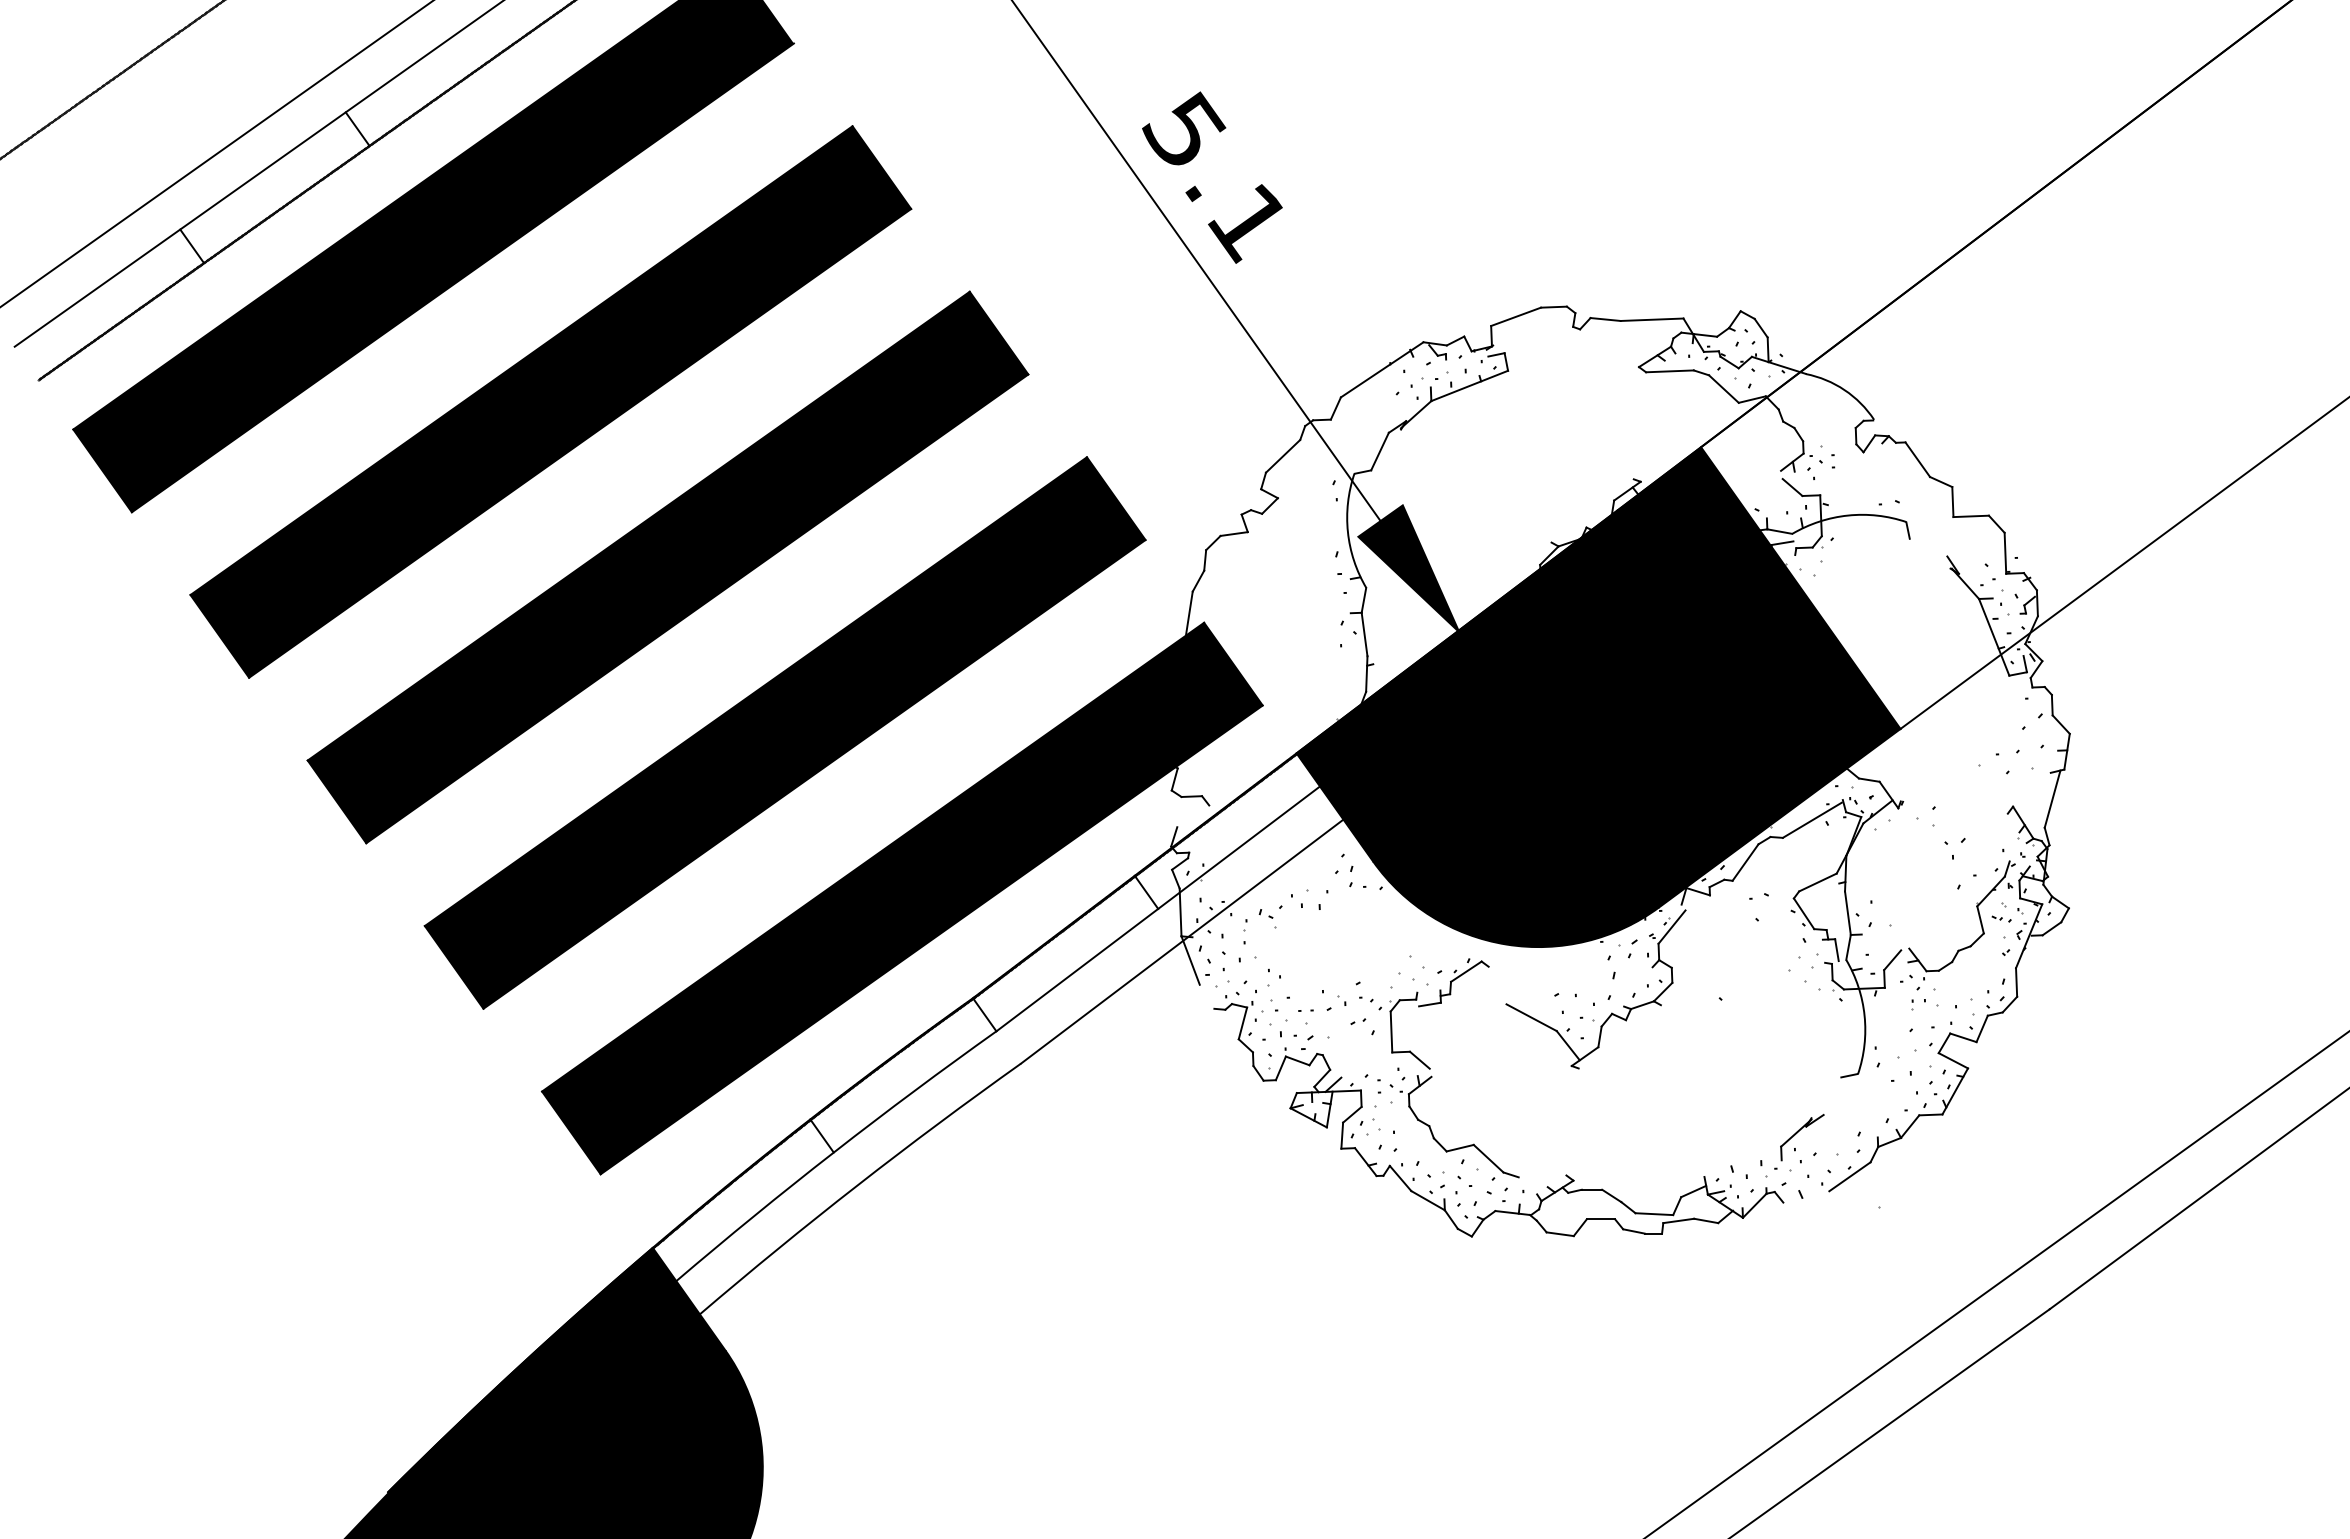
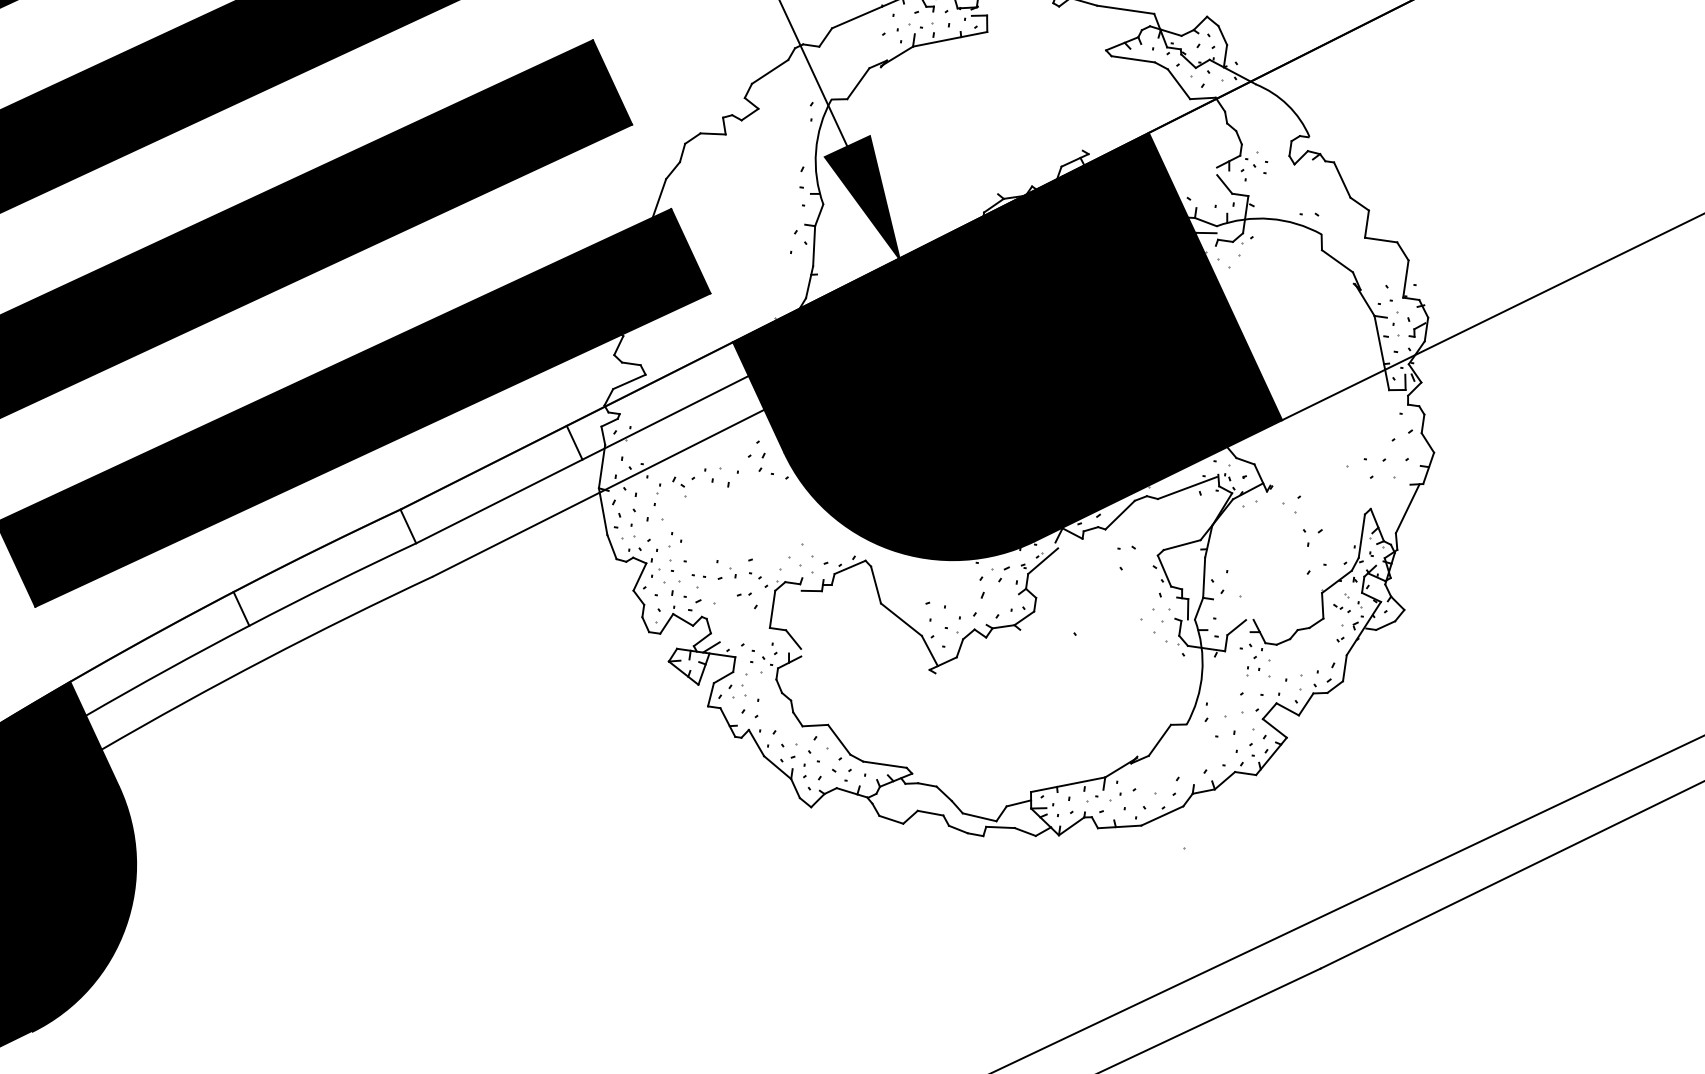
line: (1928, 547) -> (1337, 261), added
line: (1193, 816) -> (629, 382), added
line: (2008, 837) -> (1361, 536), added
line: (1497, 985) -> (875, 584), added
line: (1206, 996) -> (611, 546), added
line: (1832, 1095) -> (1160, 739), added
line: (1742, 1161) -> (1067, 784), added
line: (1542, 1176) -> (884, 764), added
line: (1806, 1196) -> (1119, 826), added

